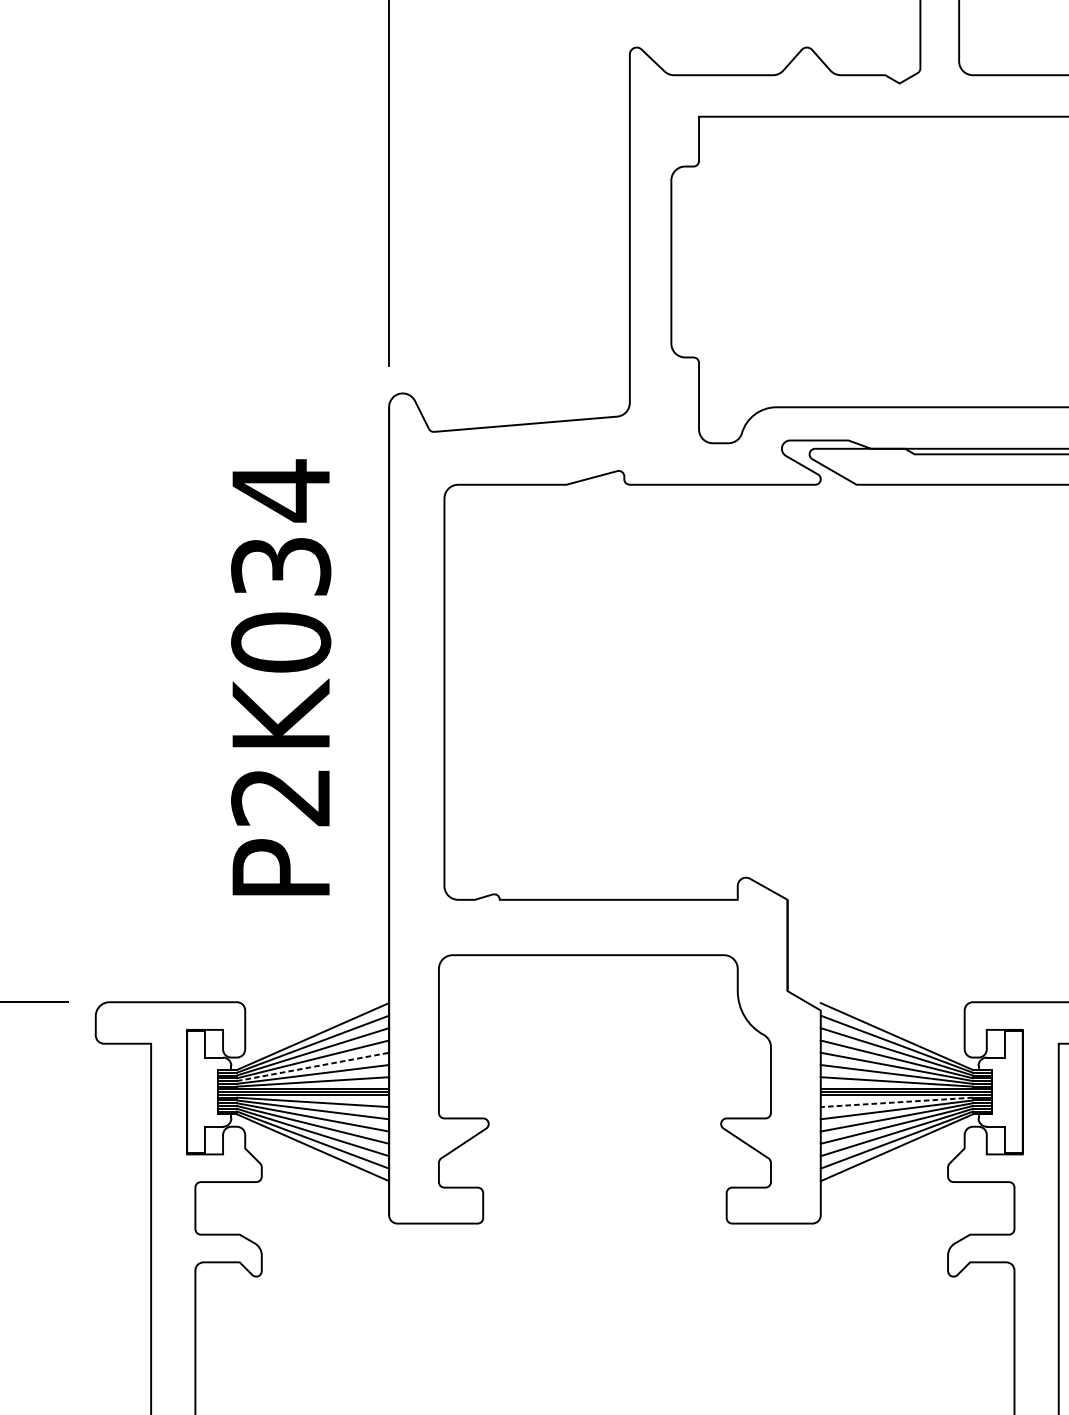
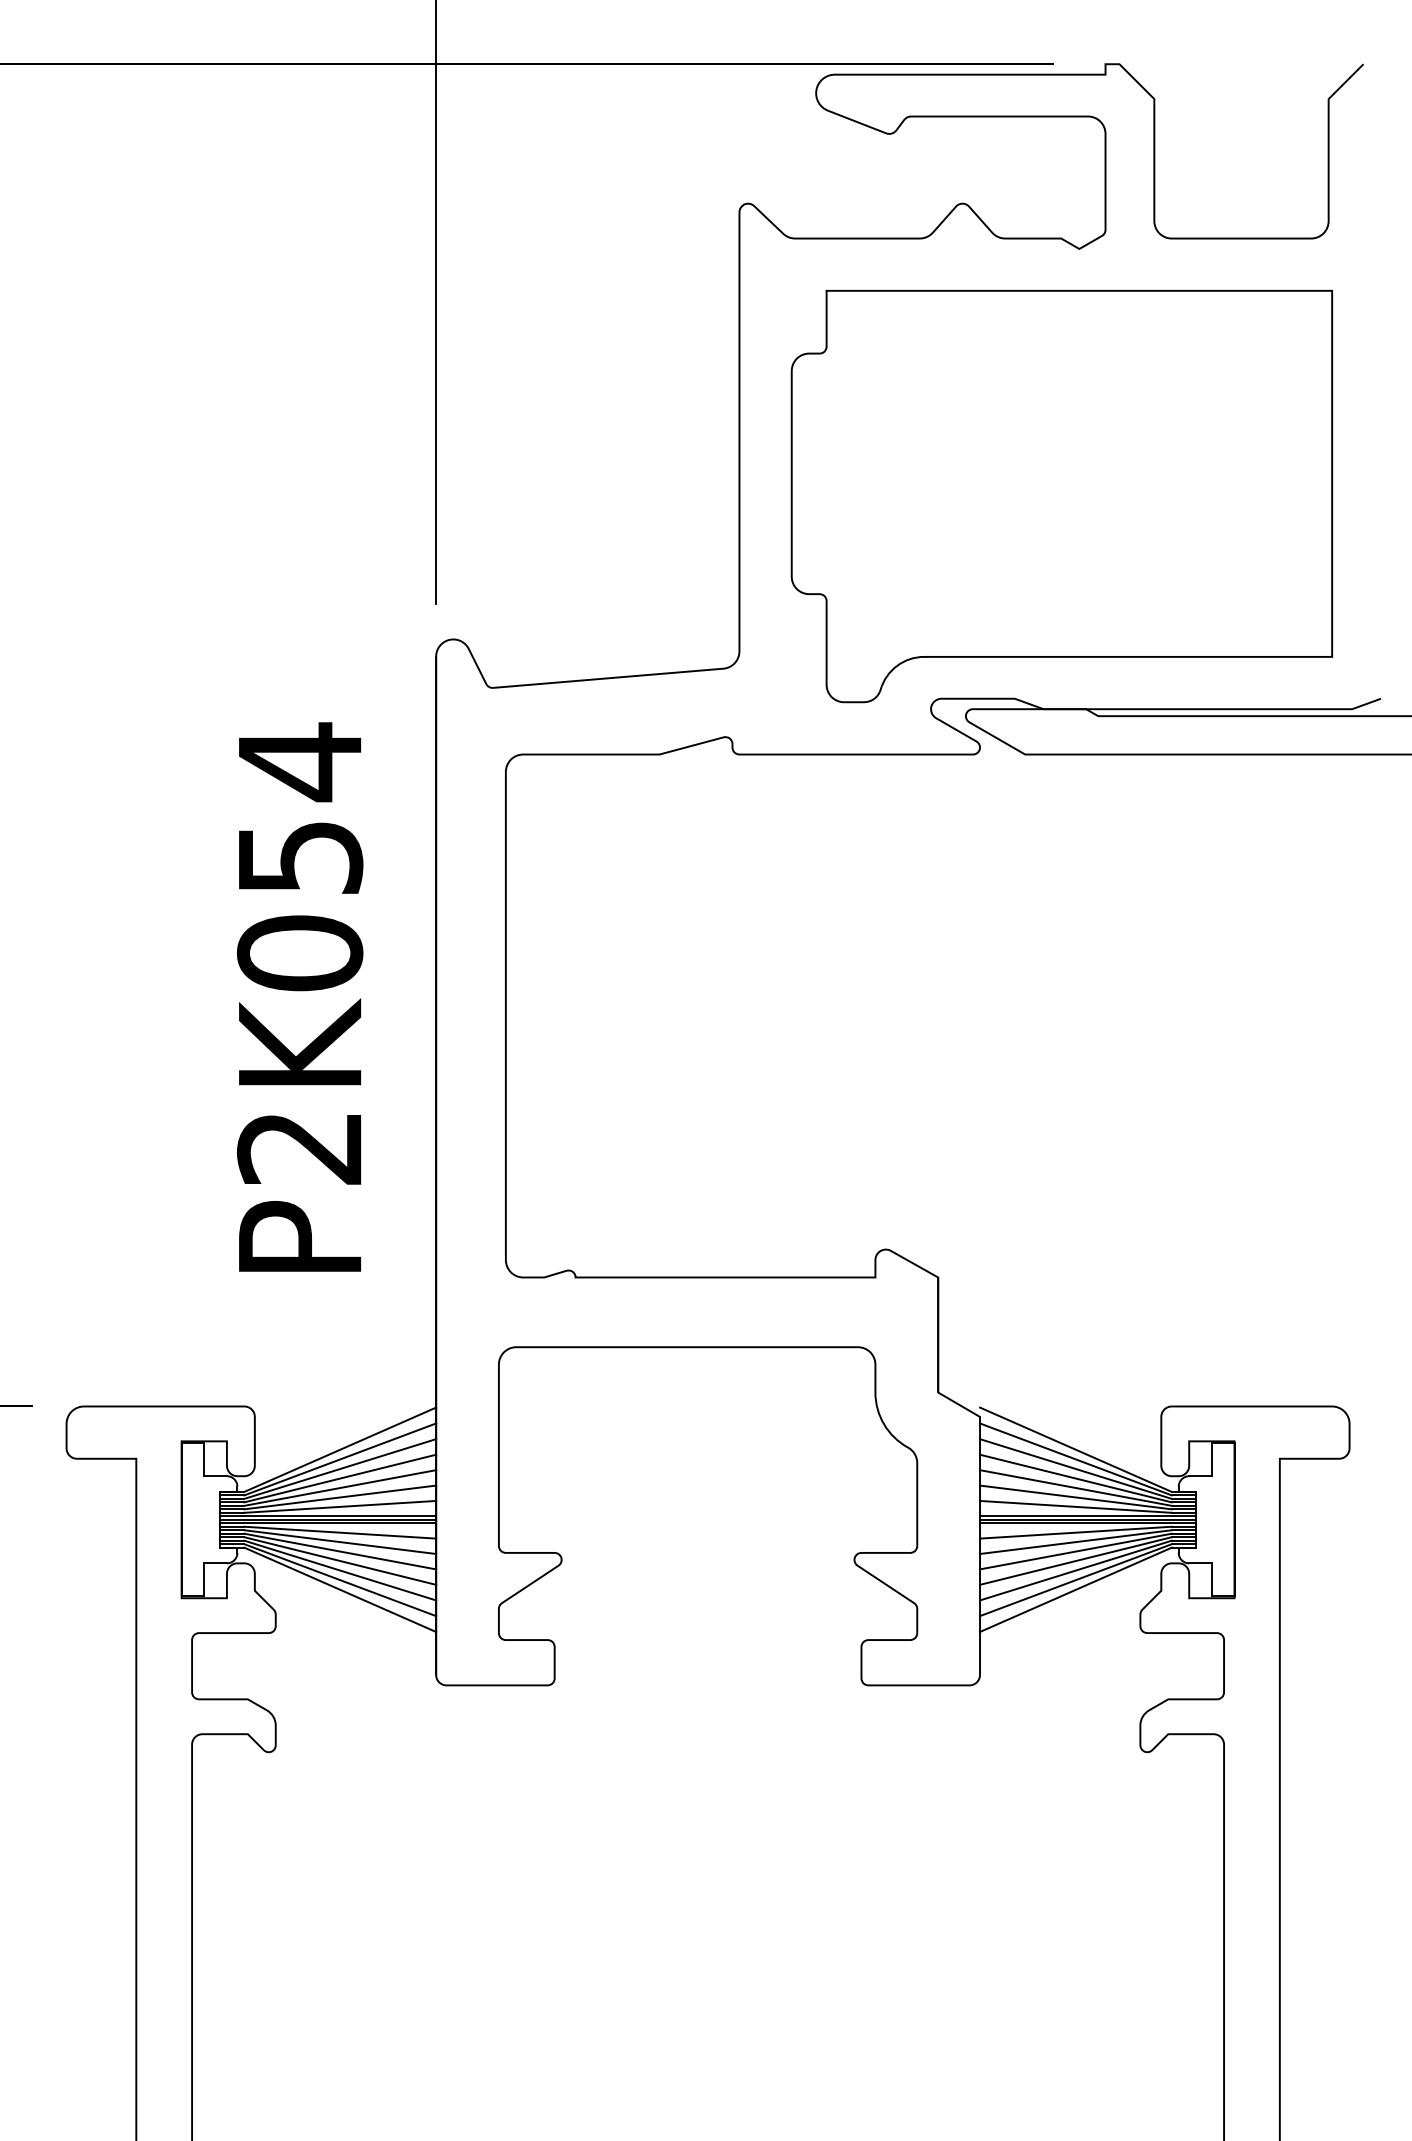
text: (280, 566) -> (299, 857), P2K034 -> P2K054
line: (313, 1067) -> (340, 1488), dashed -> solid
line: (896, 1102) -> (1075, 1532), dashed -> solid

